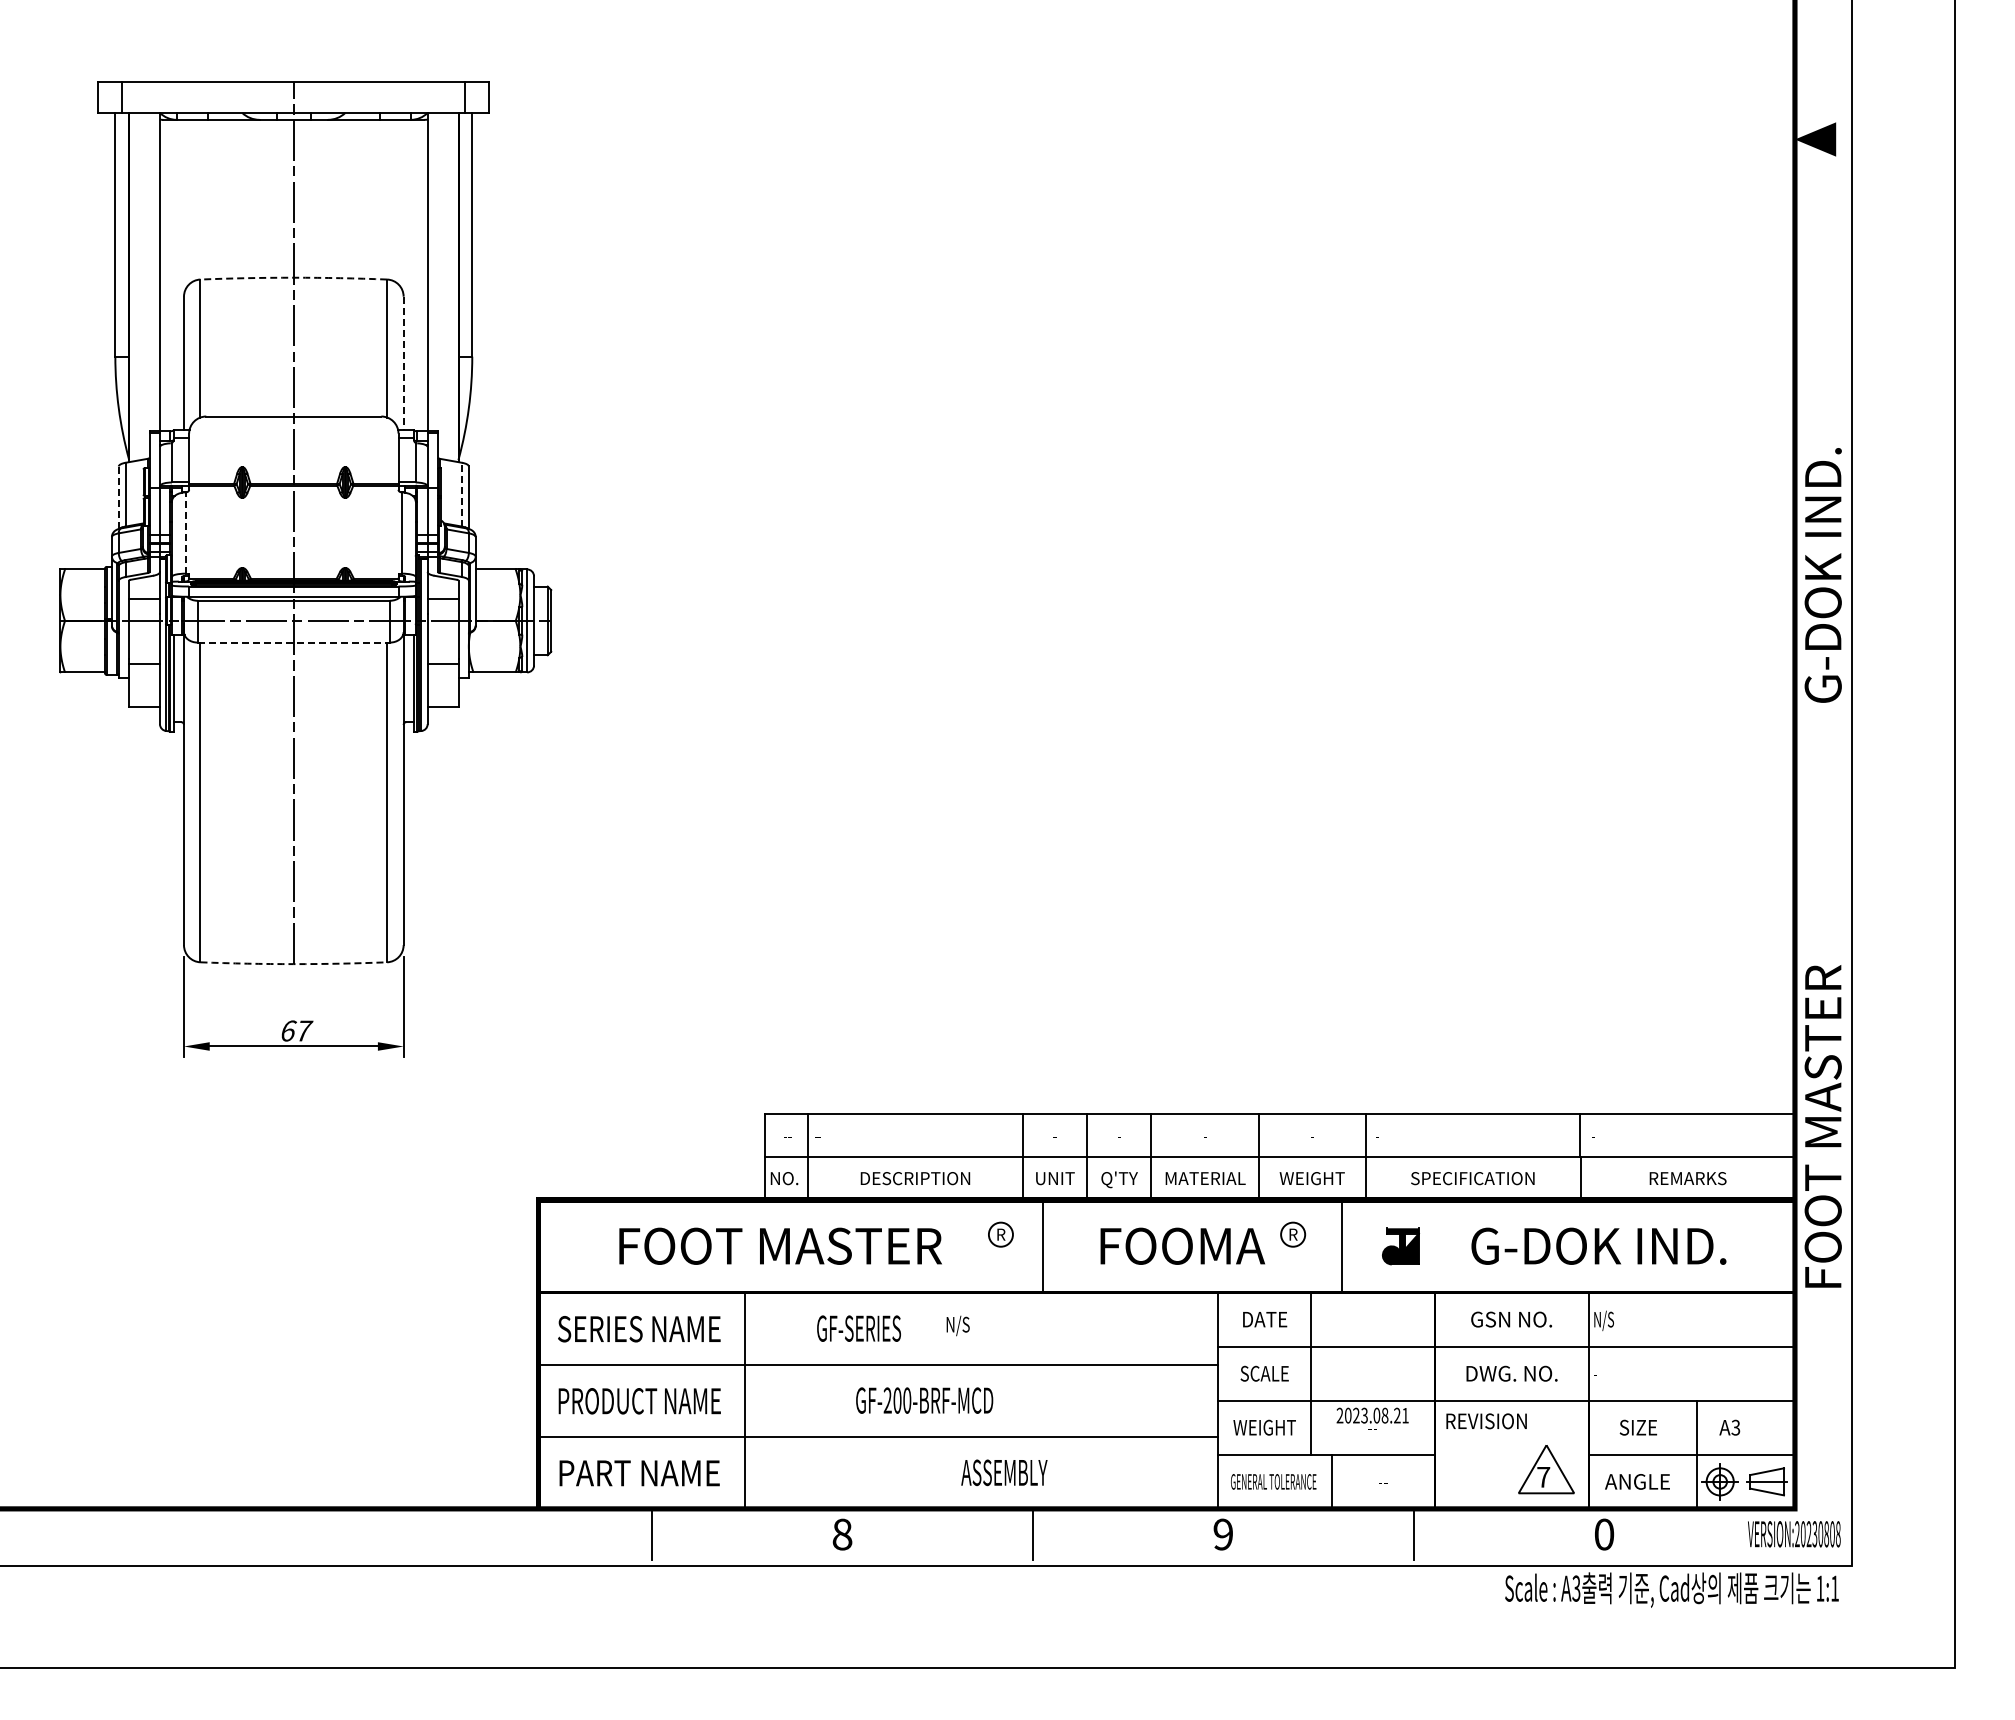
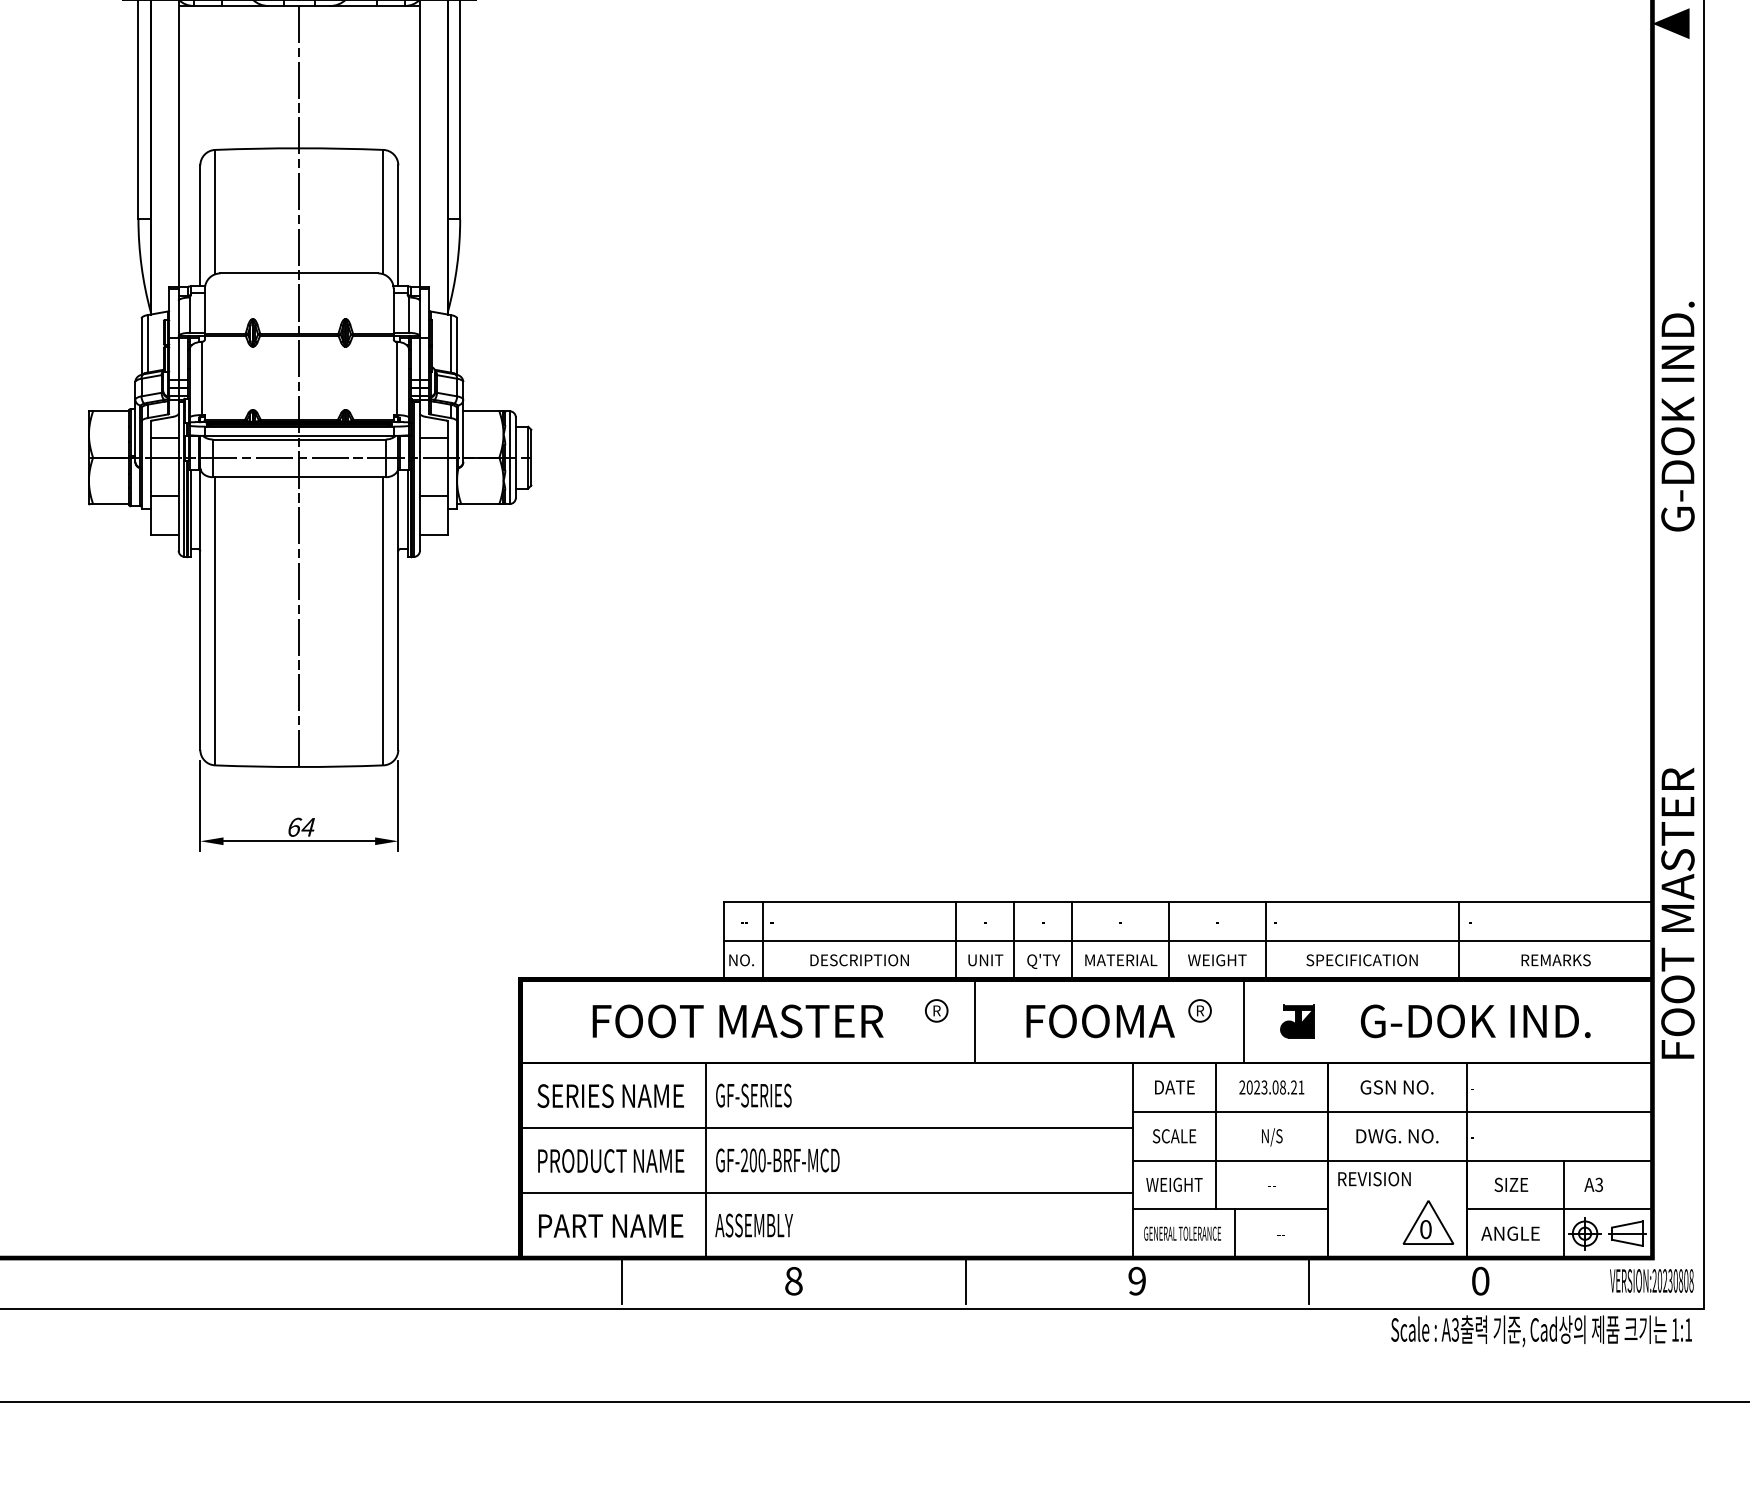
arc: (293, 277) -> (299, 148), dashed -> solid
line: (403, 363) -> (398, 225), dashed -> solid
line: (461, 494) -> (450, 343), dashed -> solid
line: (118, 497) -> (141, 346), dashed -> solid
line: (185, 533) -> (201, 378), dashed -> solid
line: (294, 642) -> (299, 477), dashed -> solid
arc: (293, 964) -> (299, 767), dashed -> solid
text: (304, 1030) -> (308, 826), 67 -> 64
text: (1603, 1320) -> (1479, 1088), N/S -> -
text: (957, 1325) -> (1271, 1136), moved
text: (858, 1328) -> (753, 1095), moved
text: (924, 1400) -> (777, 1160), moved
text: (1372, 1415) -> (1271, 1087), moved
text: (1004, 1472) -> (754, 1225), moved
text: (1543, 1476) -> (1425, 1228), 7 -> 0

